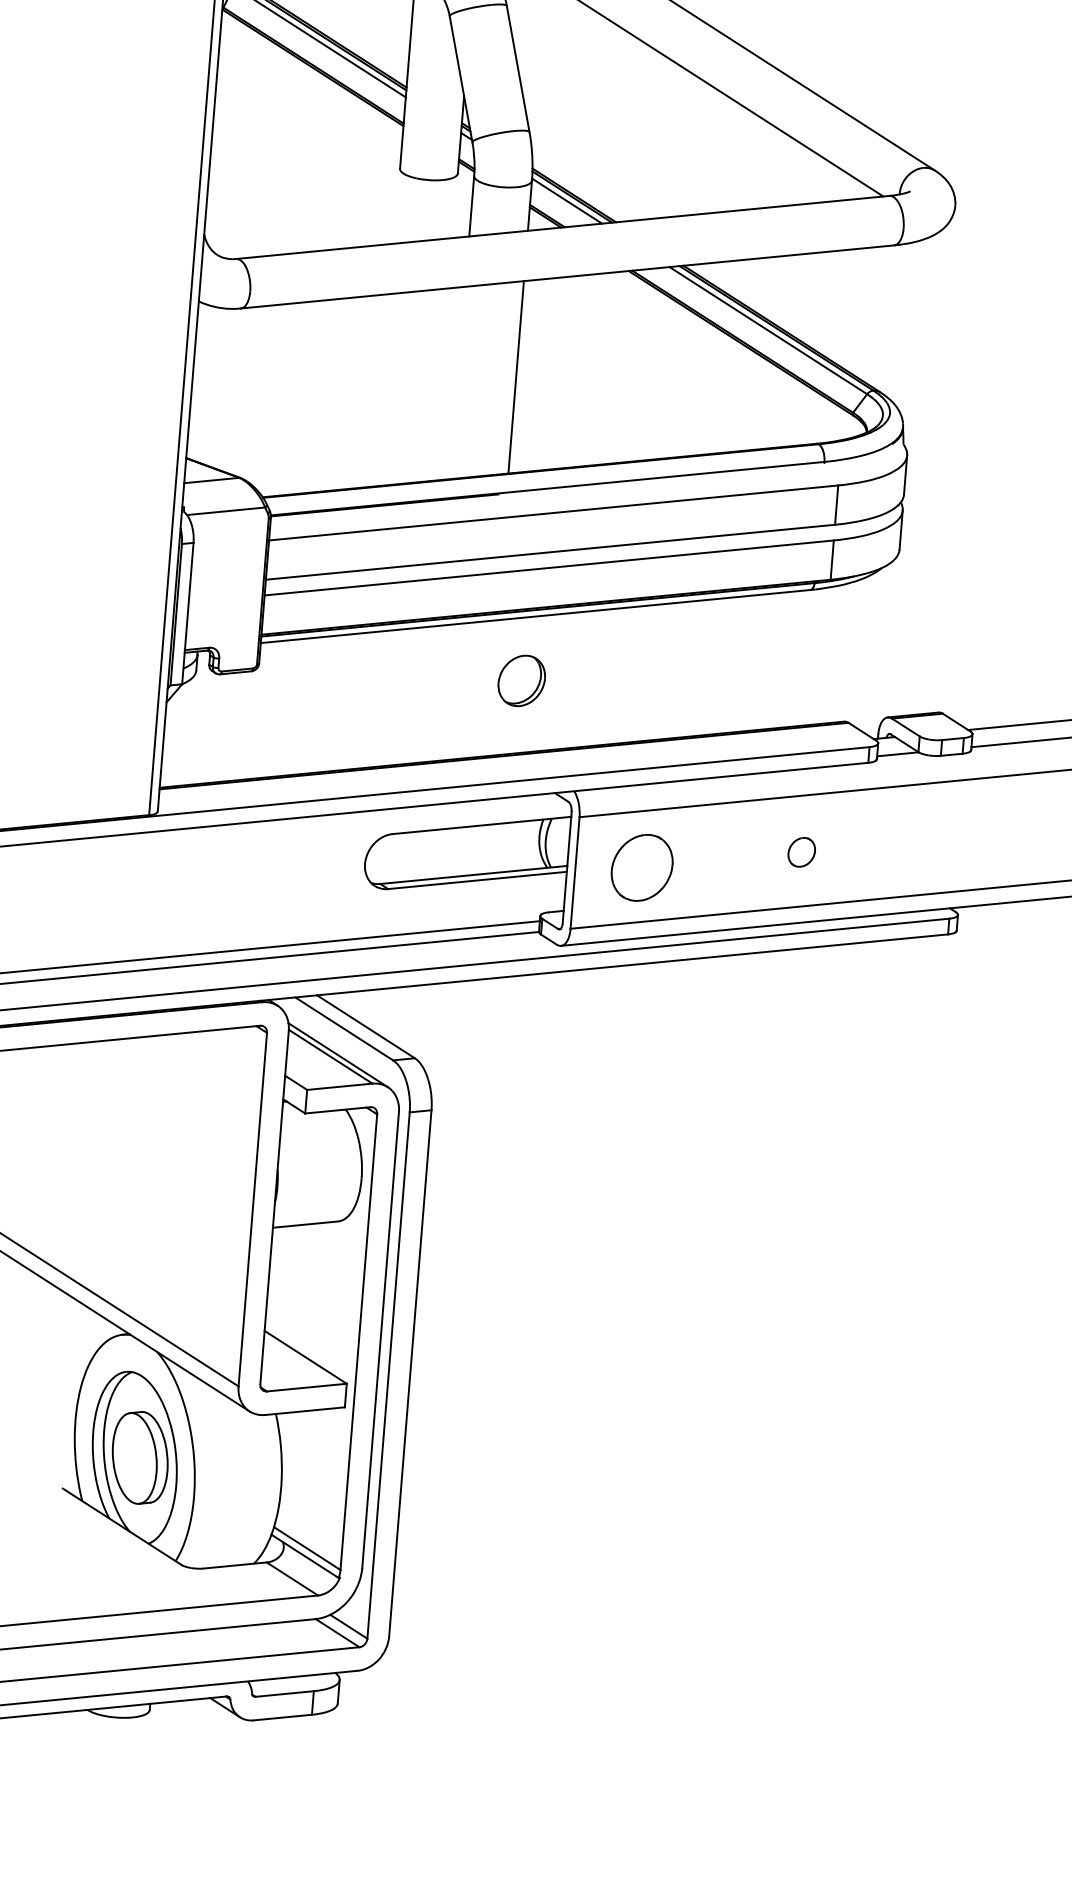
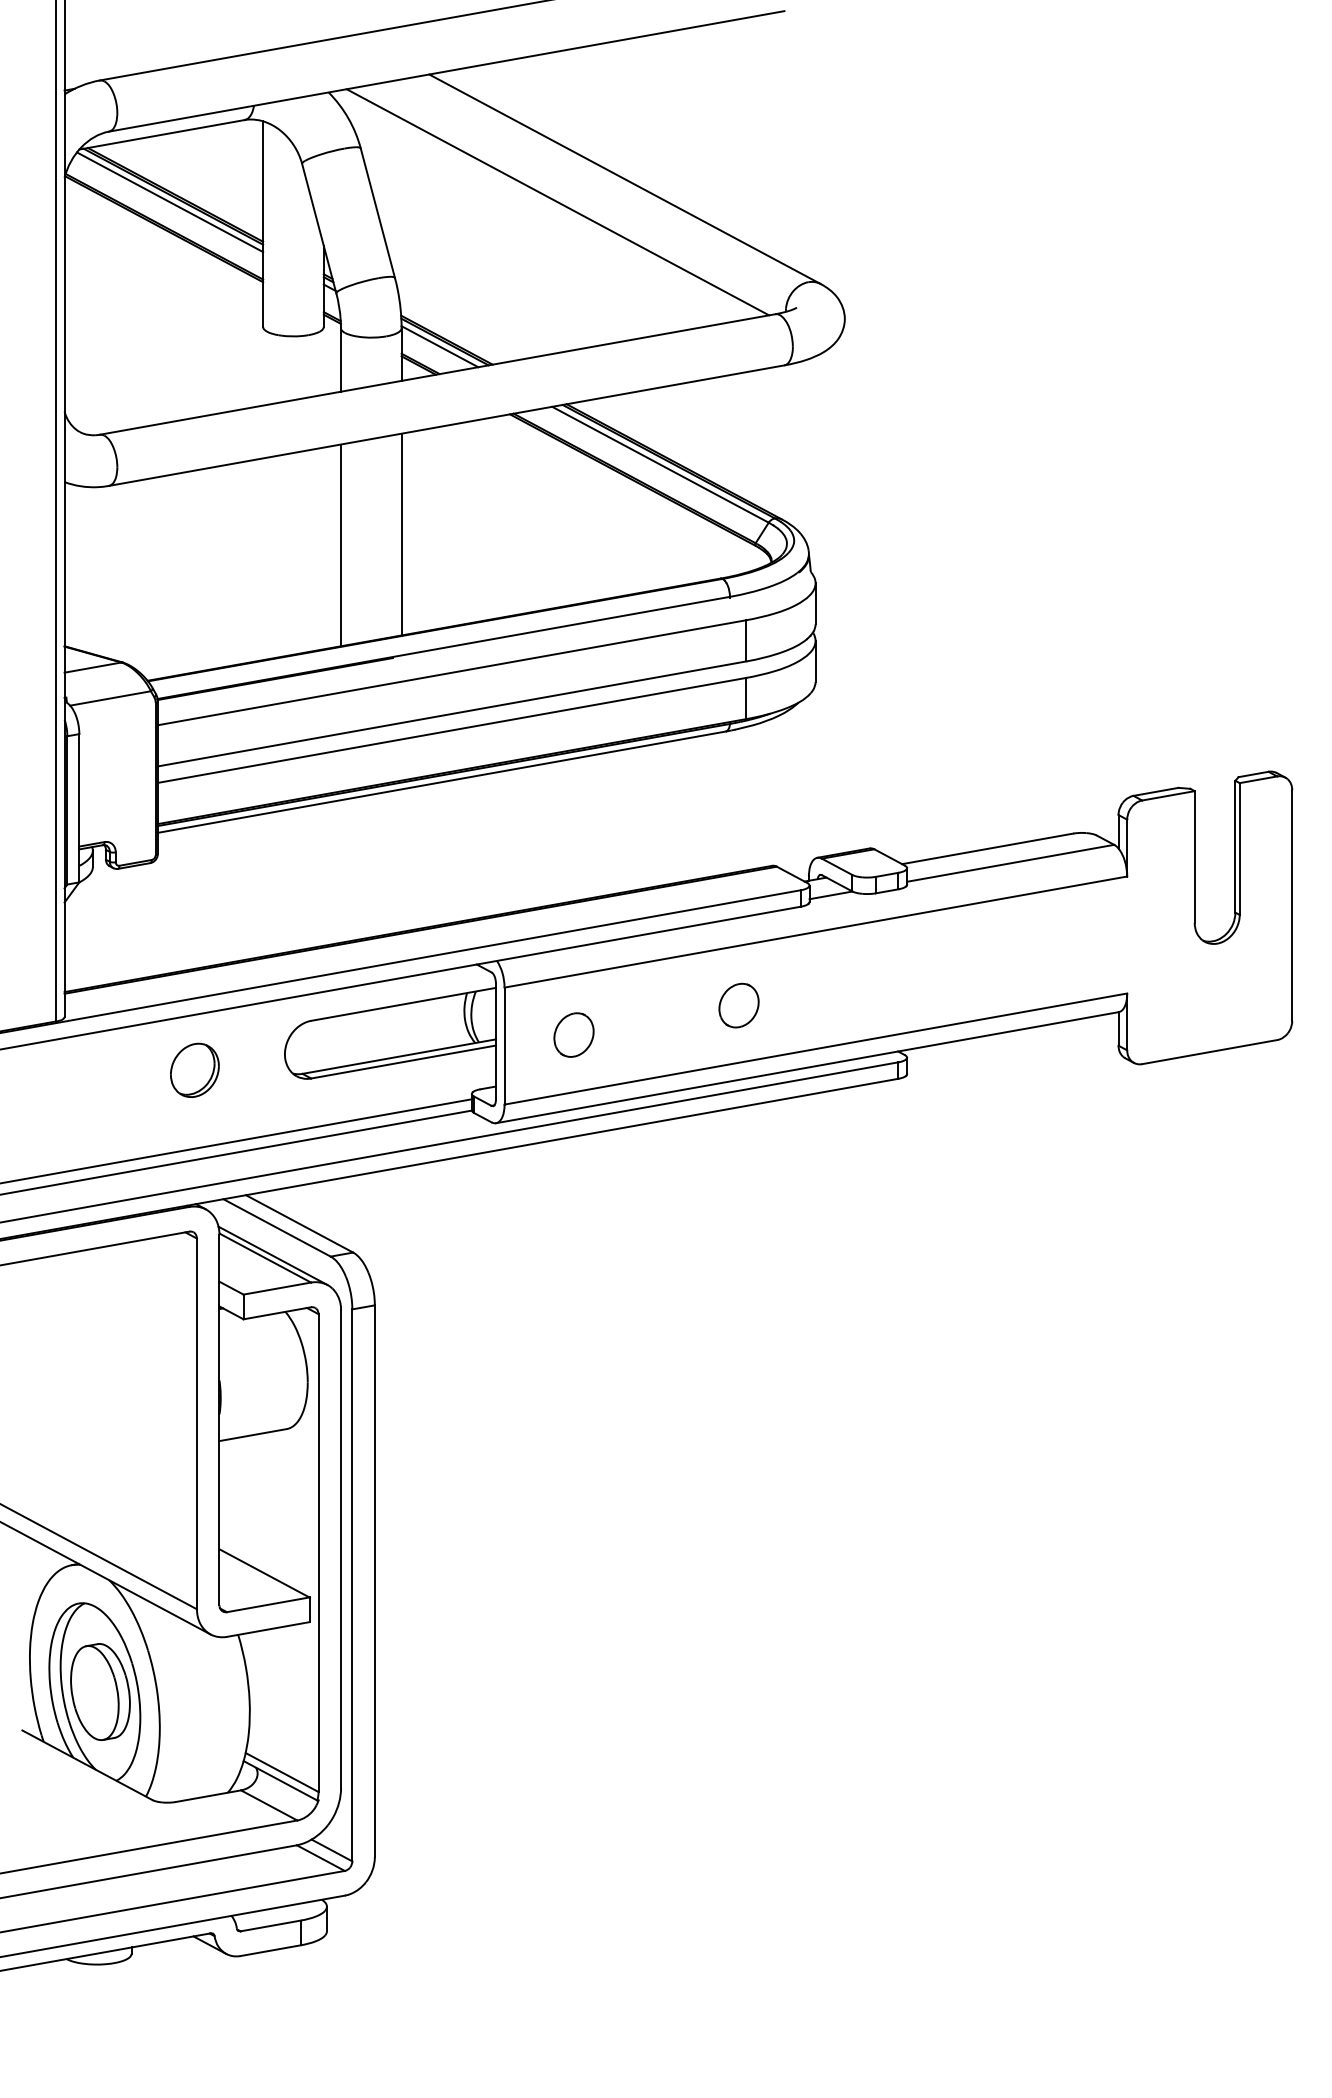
line: (457, 383) -> (340, 545), added
part: (521, 680) -> (194, 1069), moved
part: (801, 852) -> (738, 1005), size x1.43
part: (641, 867) -> (573, 1034), size x0.62

